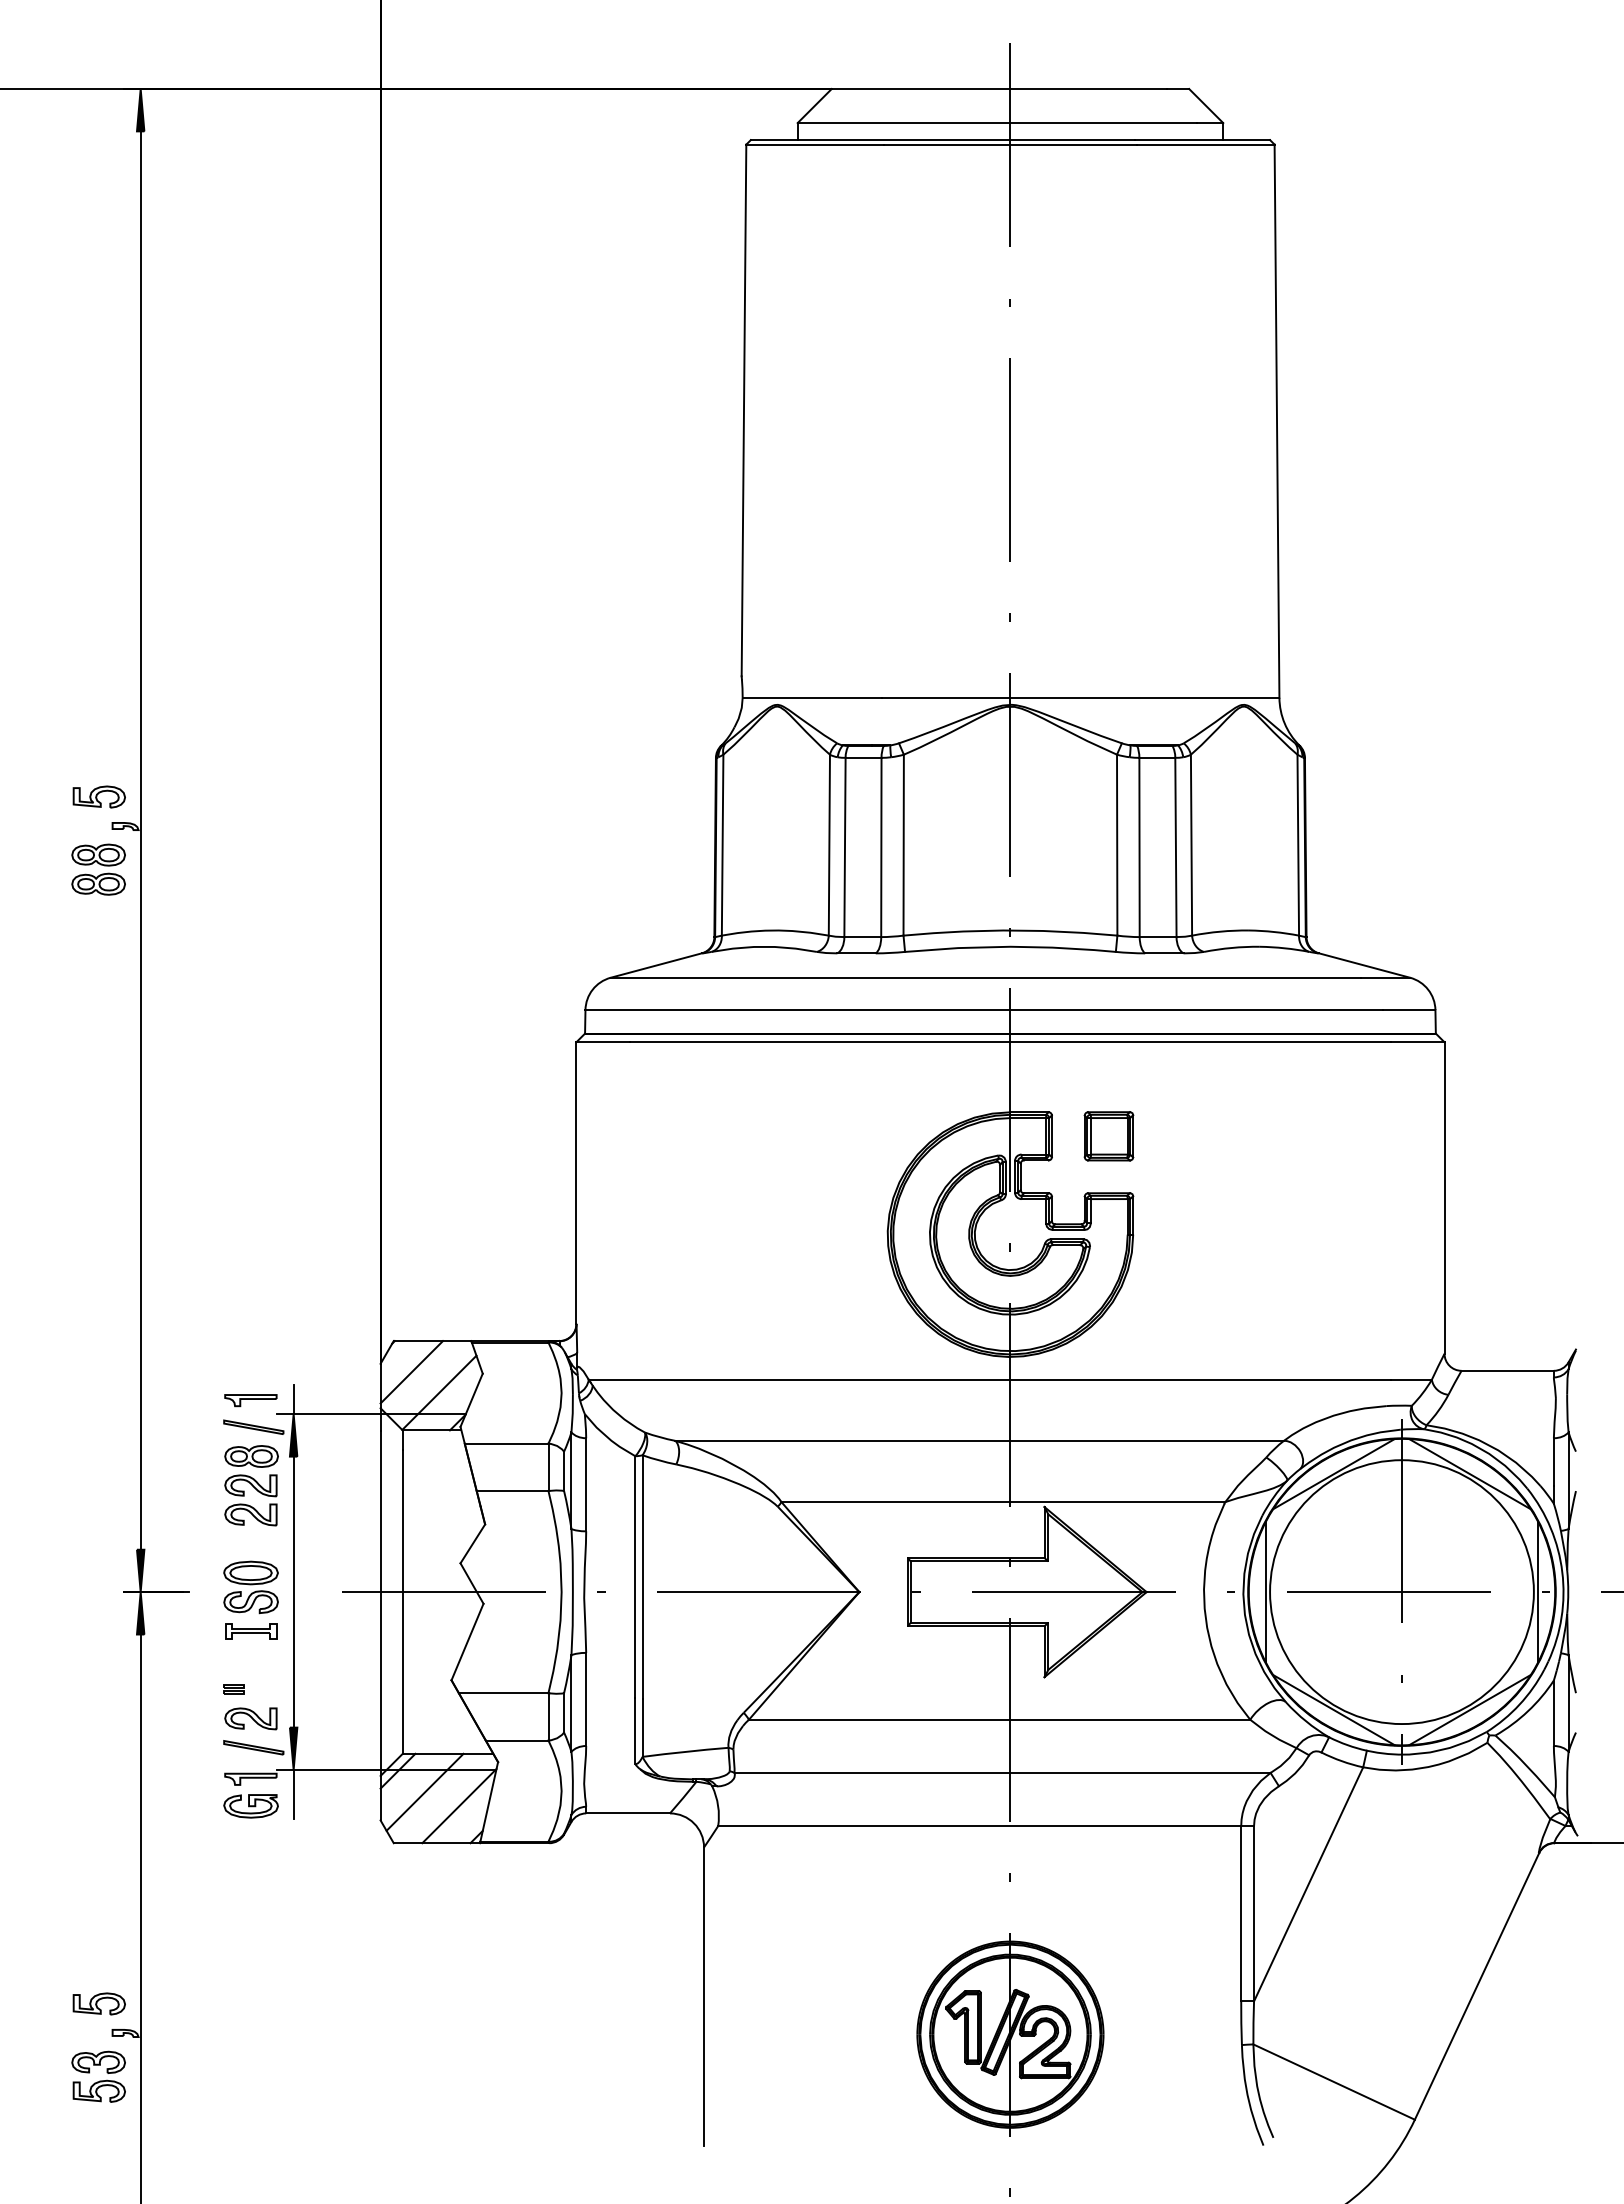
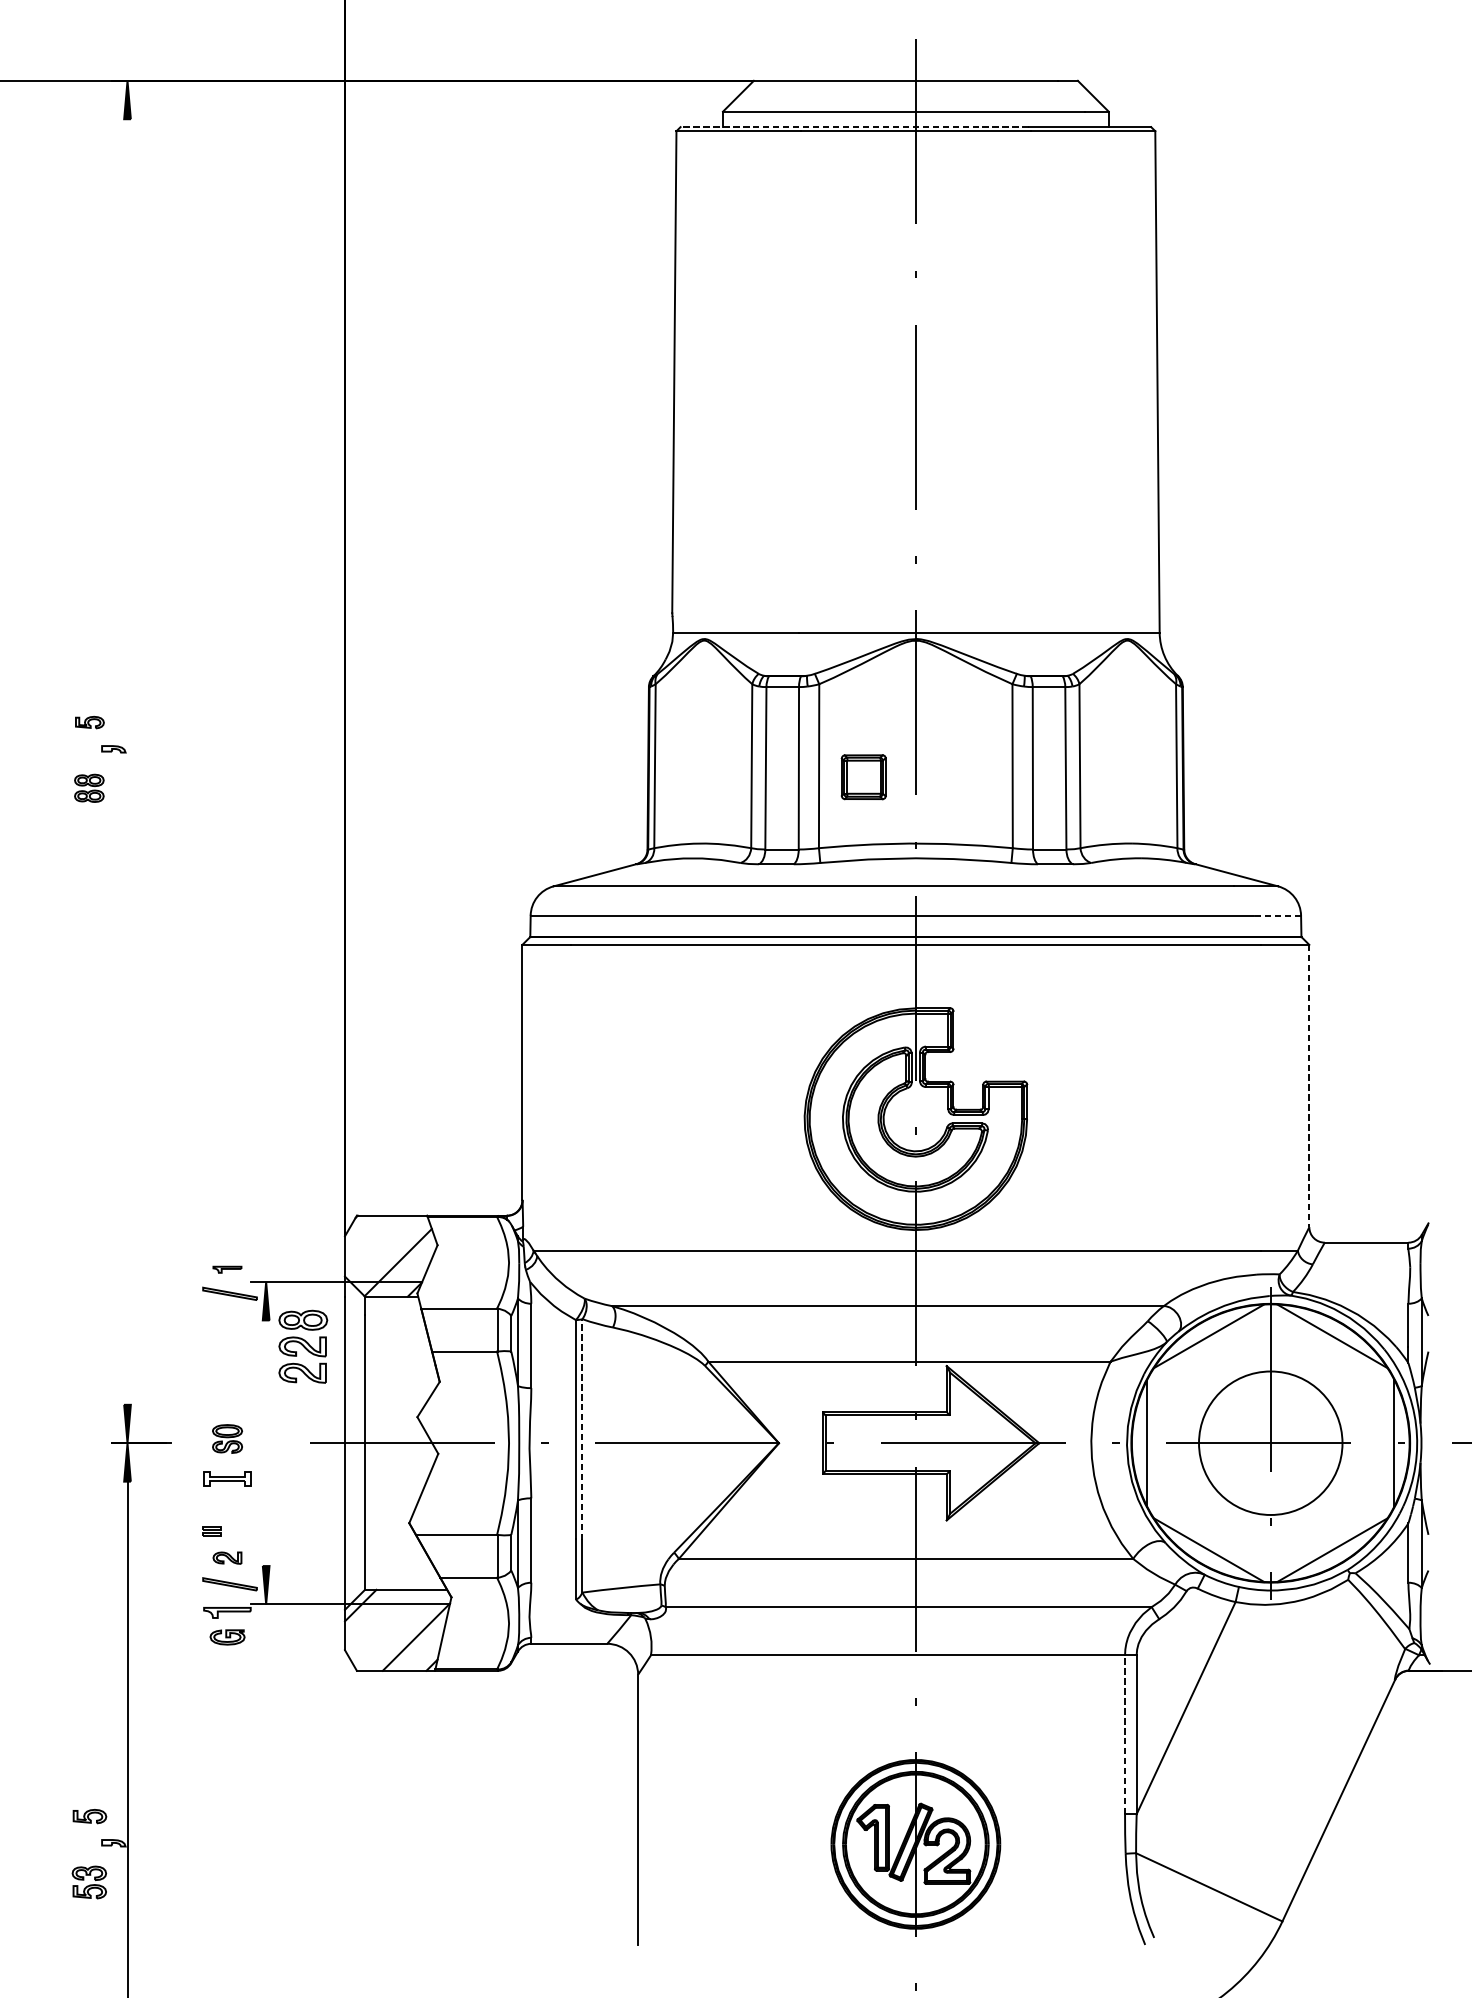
line: (942, 140) -> (854, 127), solid -> dashed
part: (98, 796) -> (89, 722), size x0.6
line: (140, 840) -> (127, 761), removed
part: (98, 869) -> (89, 788), size x0.6
line: (1408, 1010) -> (1276, 916), solid -> dashed
part: (1108, 1136) -> (863, 777), moved
line: (1444, 1198) -> (1309, 1086), solid -> dashed
line: (411, 1372) -> (372, 1244), removed
line: (293, 1399) -> (266, 1268), removed
part: (250, 1400) -> (227, 1269), size x0.6
part: (251, 1485) -> (303, 1346), moved
line: (642, 1577) -> (582, 1429), solid -> dashed
part: (250, 1587) -> (227, 1439), size x0.6
line: (293, 1591) -> (266, 1442), removed
circle: (1401, 1592) -> (1270, 1443), size x0.6
part: (250, 1718) -> (227, 1557), size x0.6
line: (424, 1791) -> (384, 1623), removed
line: (293, 1794) -> (266, 1626), removed
part: (250, 1806) -> (227, 1637), size x0.7
line: (1241, 1913) -> (1125, 1734), solid -> dashed
part: (98, 2003) -> (89, 1816), size x0.7
part: (98, 2076) -> (89, 1882), size x0.7

